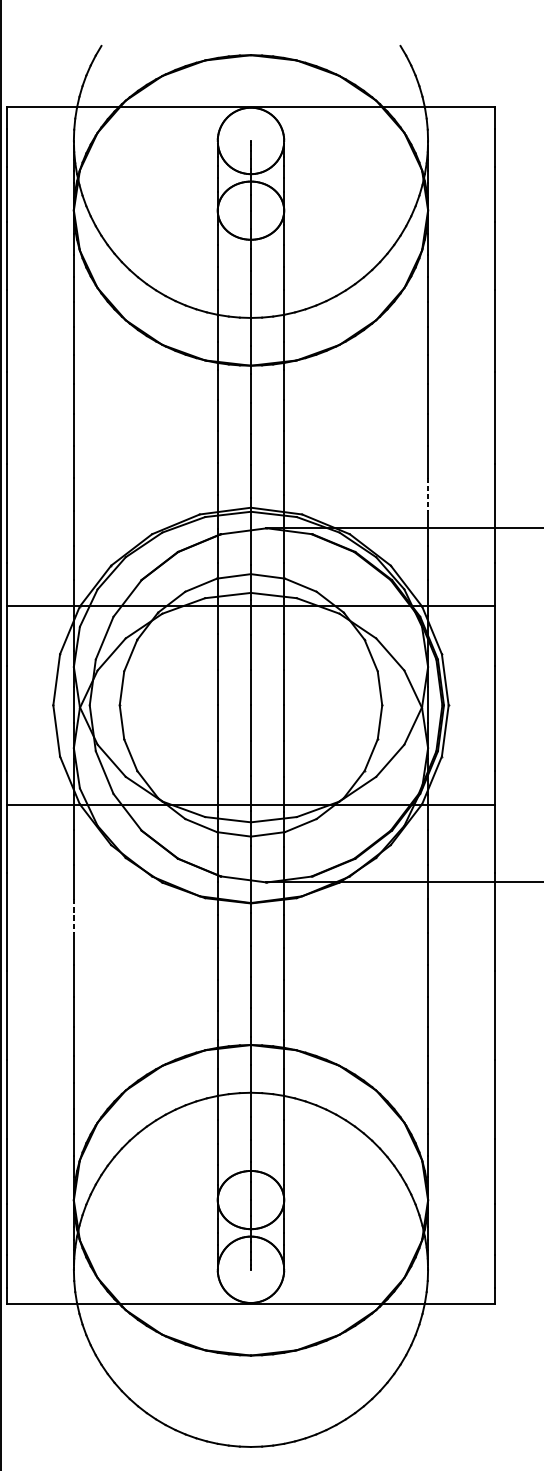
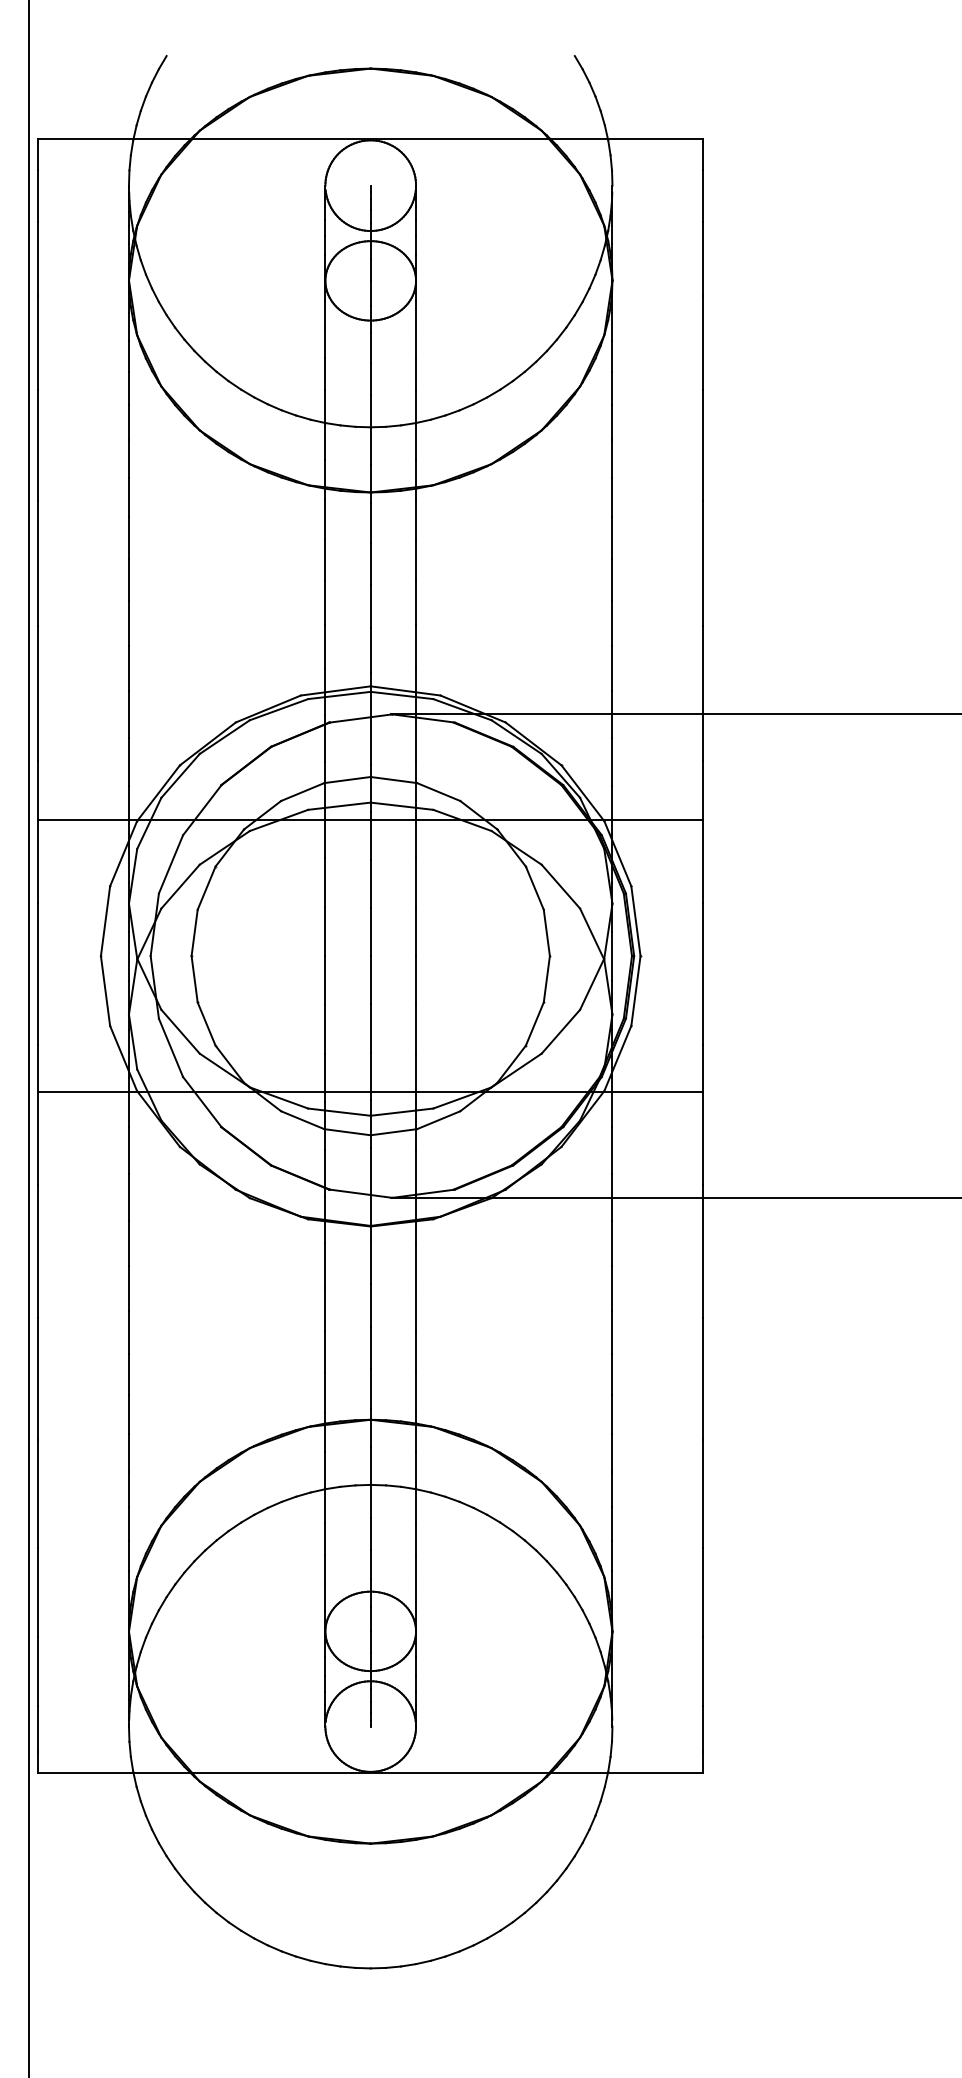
line: (428, 494) -> (612, 668), dashed -> solid
line: (73, 915) -> (128, 1243), dashed -> solid

